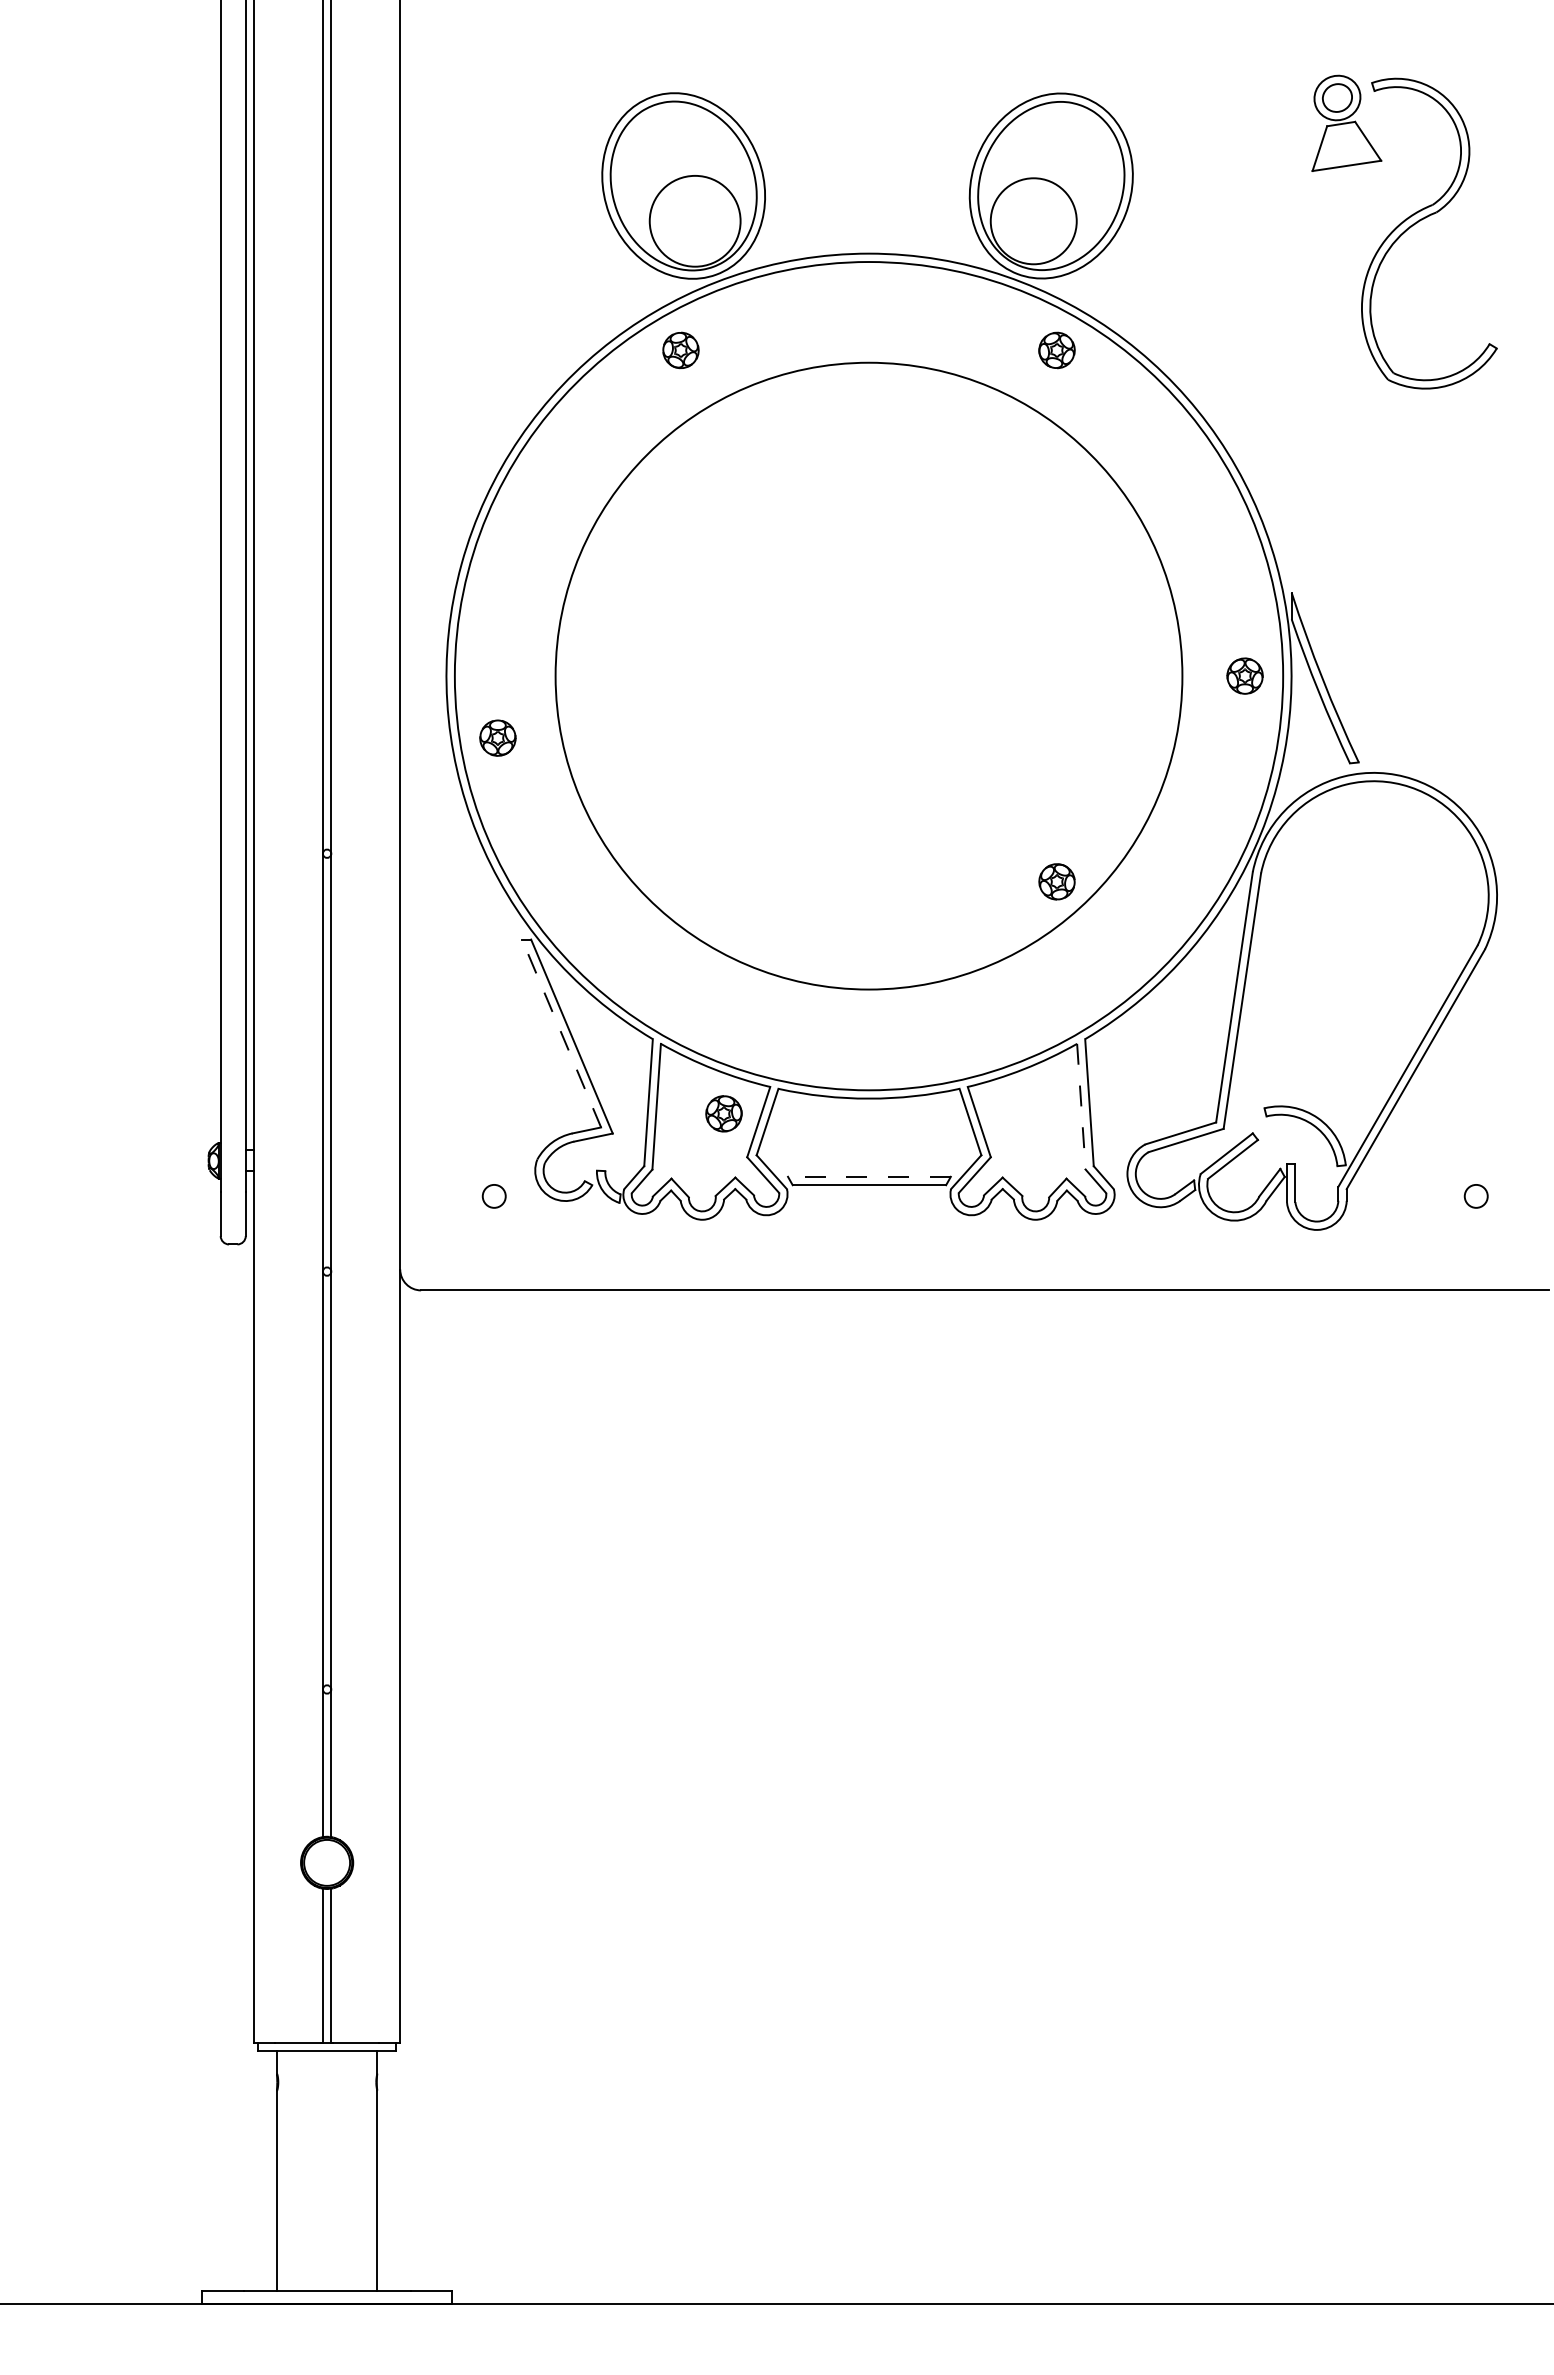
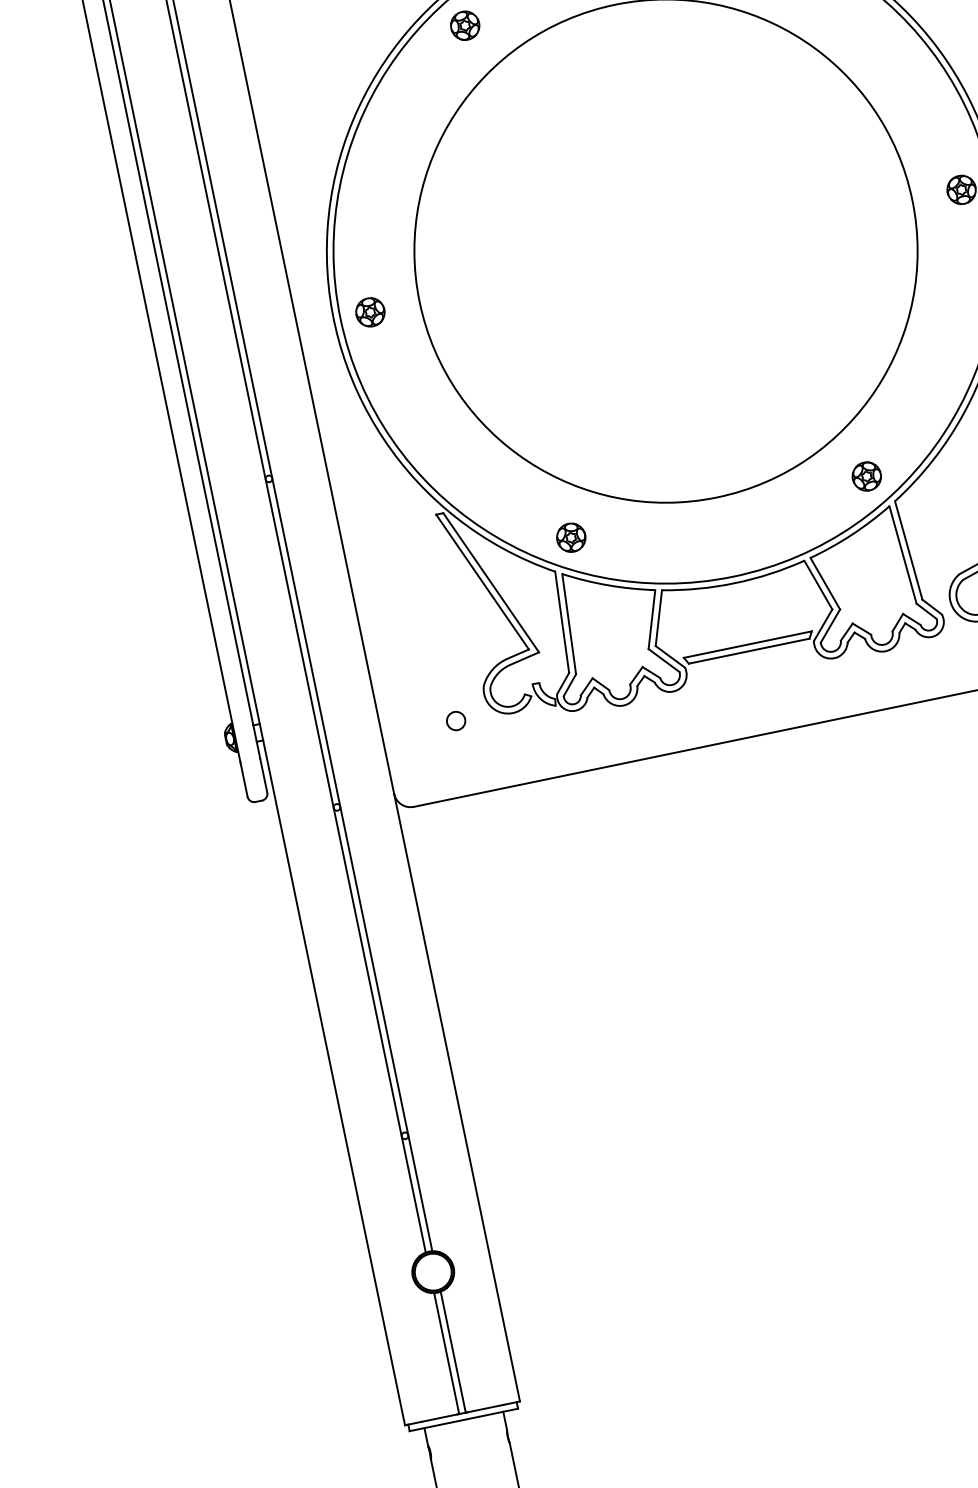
part: (497, 737) -> (369, 311), moved
part: (1056, 881) -> (866, 476), moved
line: (561, 1033) -> (482, 582), dashed -> solid
line: (1081, 1106) -> (903, 554), dashed -> solid
part: (723, 1113) -> (570, 537), moved
line: (868, 1176) -> (747, 644), dashed -> solid

